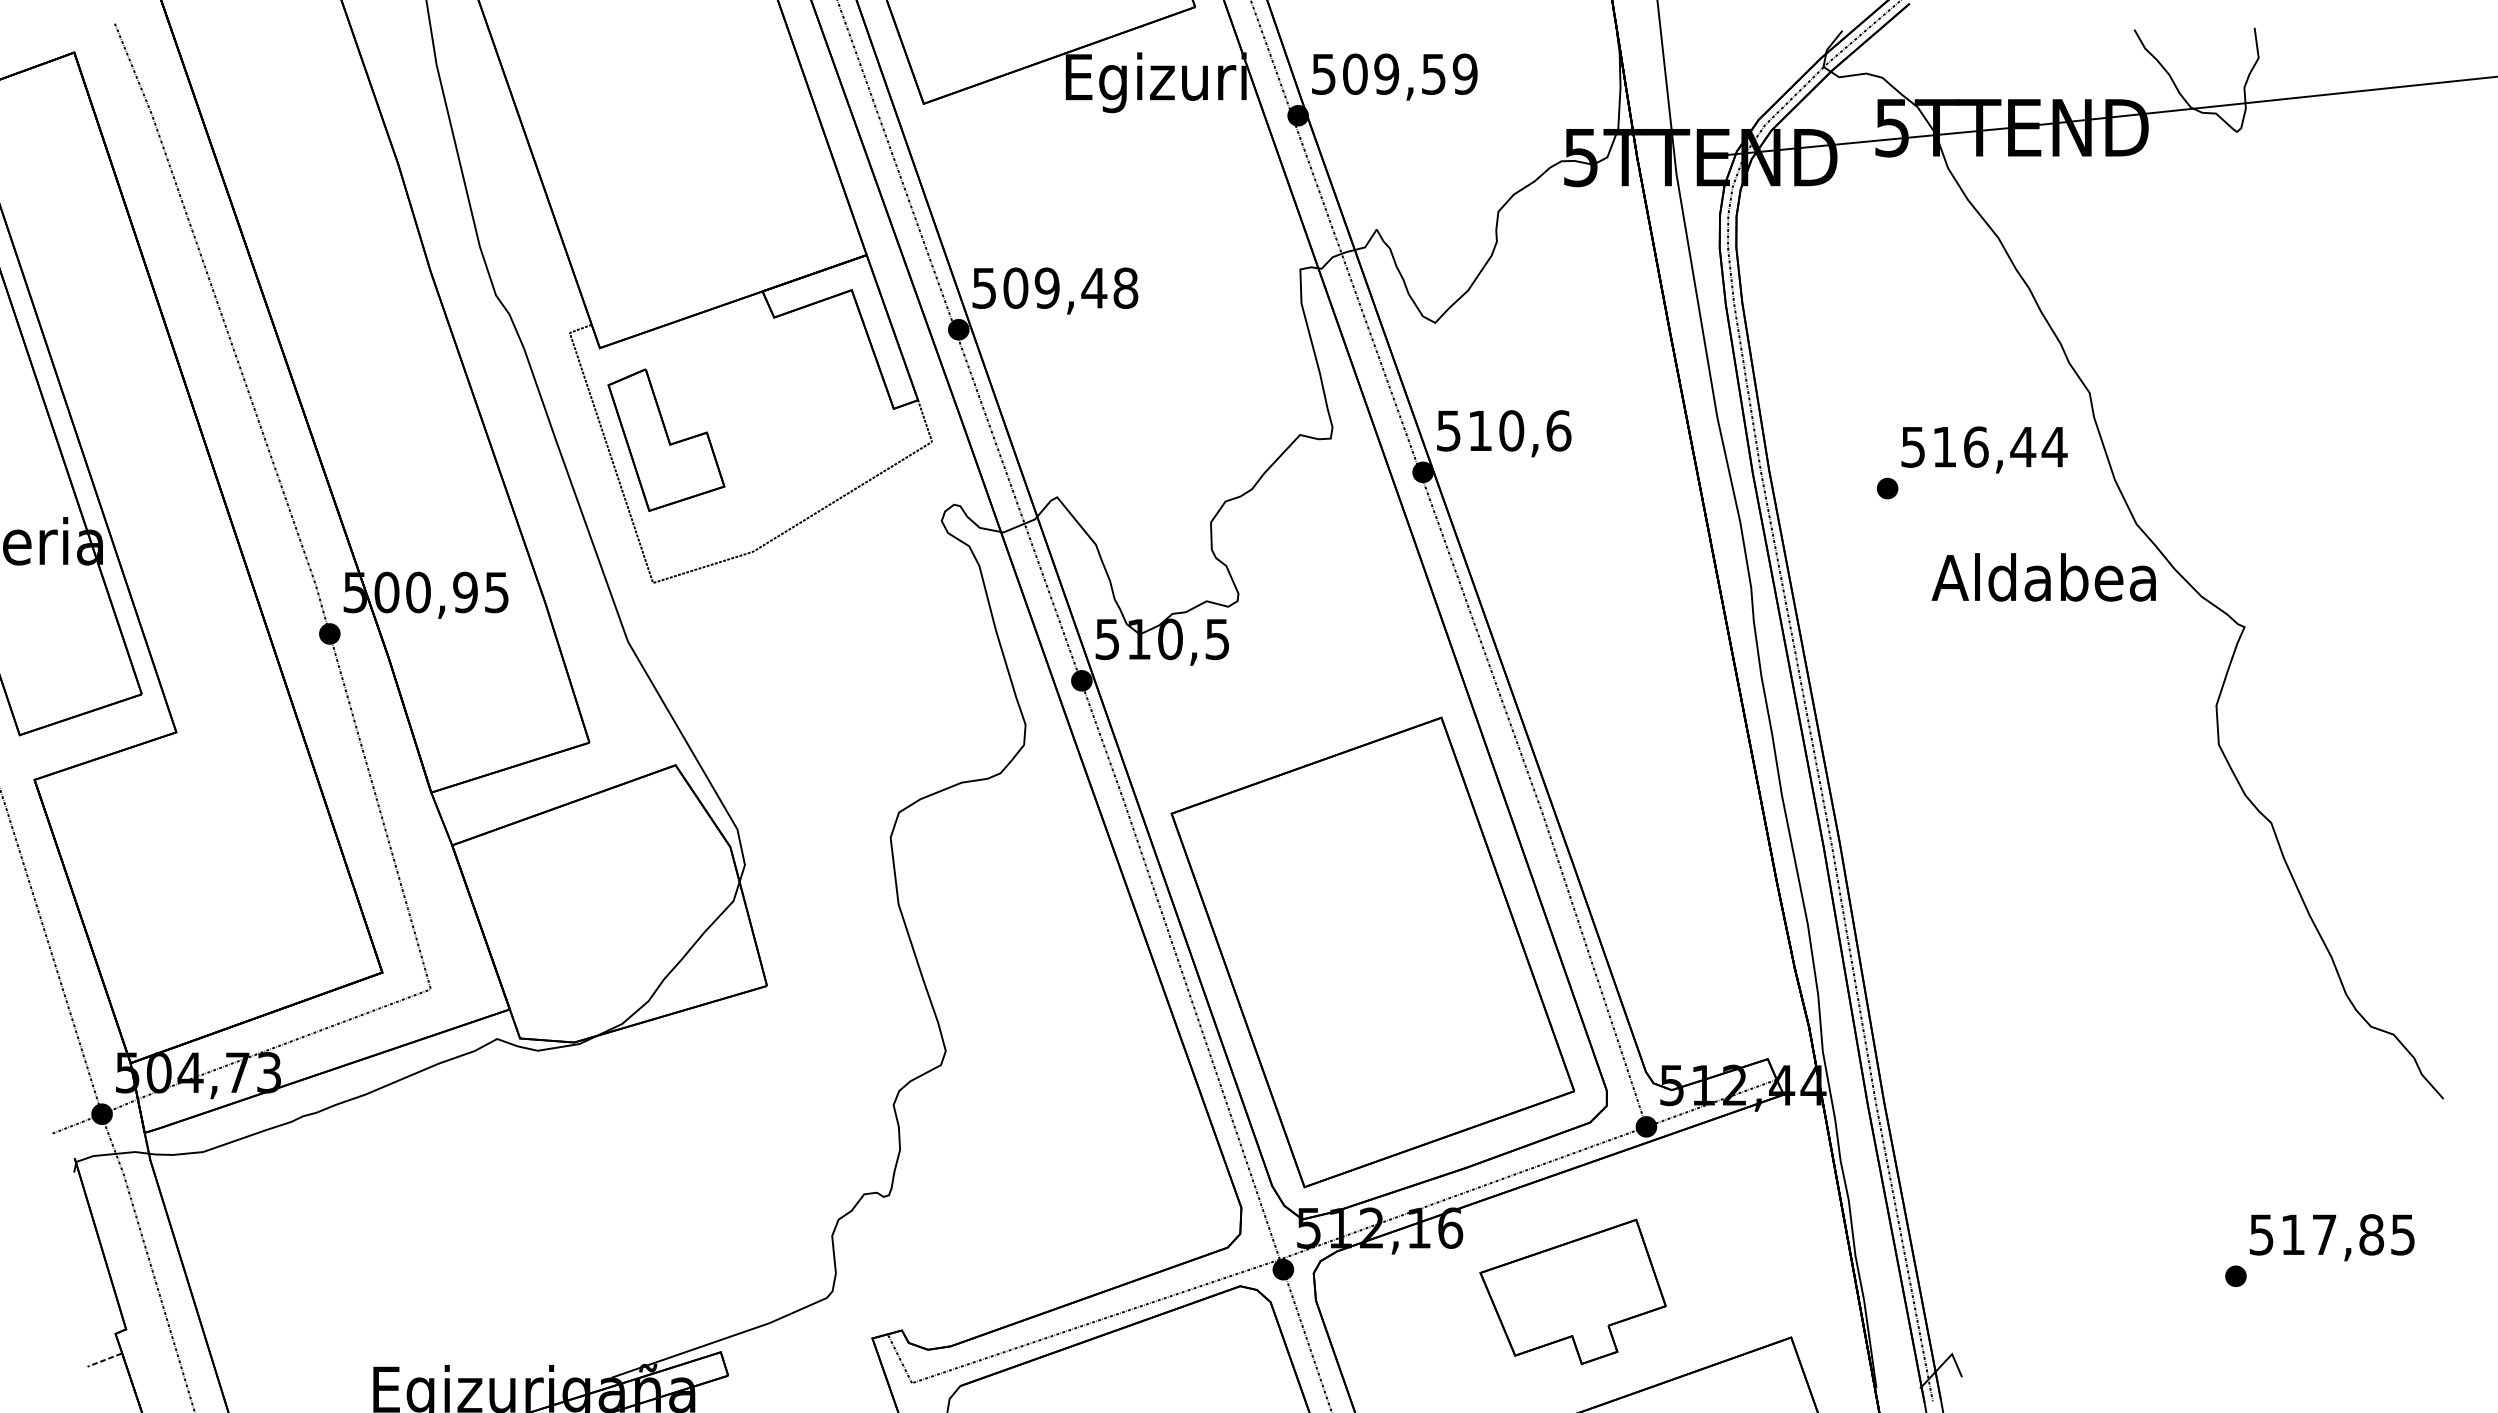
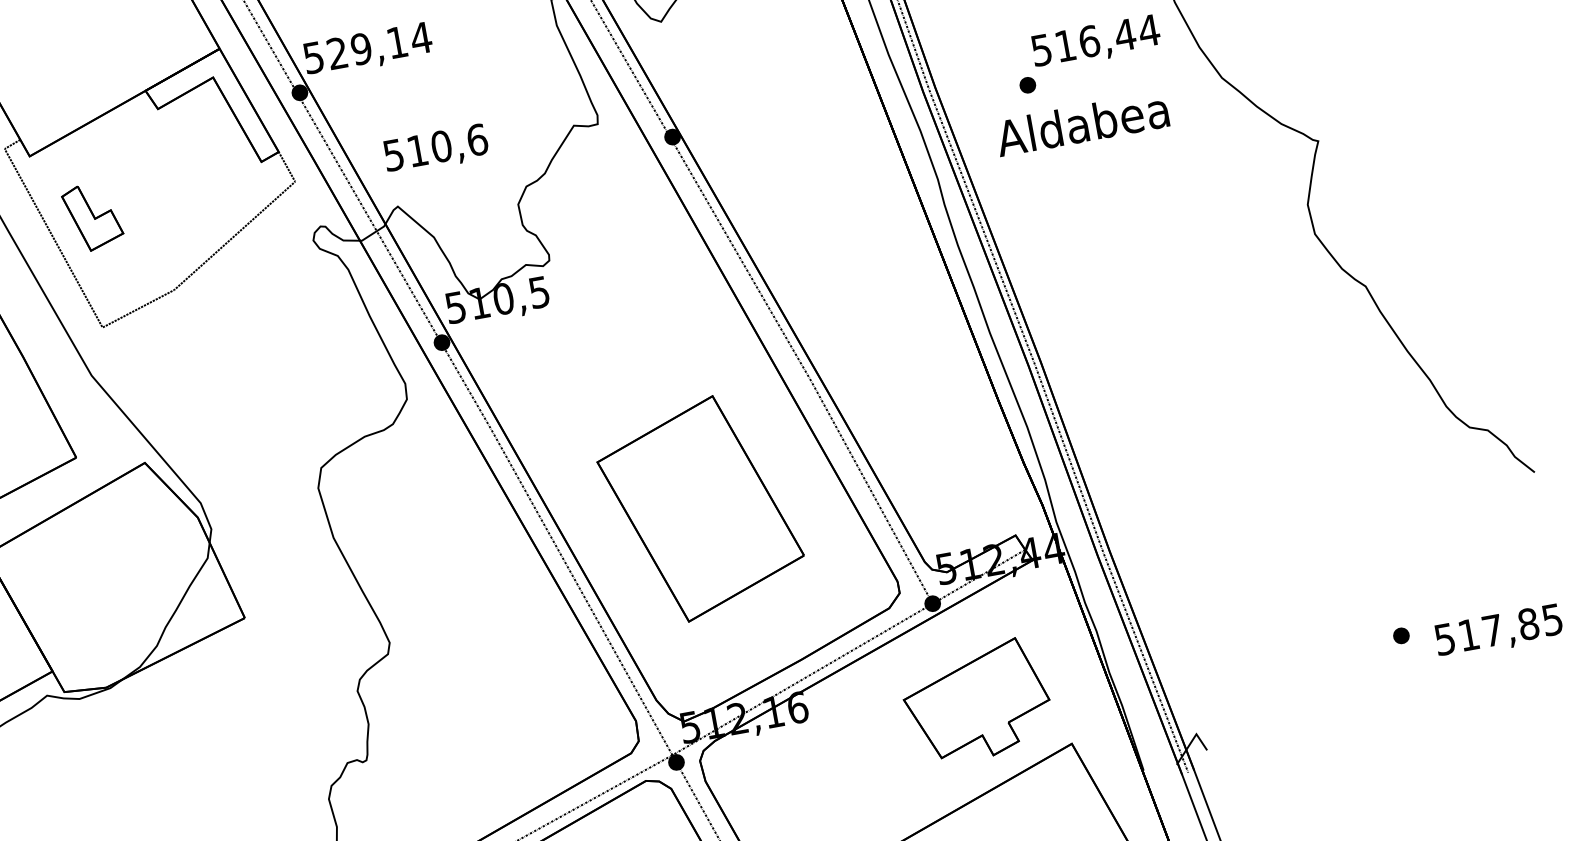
text: (1070, 287) -> (379, 45), 509,48 -> 529,14
text: (1504, 433) -> (436, 149), moved
part: (666, 439) -> (92, 216), size x0.6
text: (2043, 577) -> (1081, 124), moved
part: (1372, 952) -> (700, 509), size x0.6
text: (2331, 1237) -> (1498, 631), moved
part: (1572, 1291) -> (976, 701), moved

